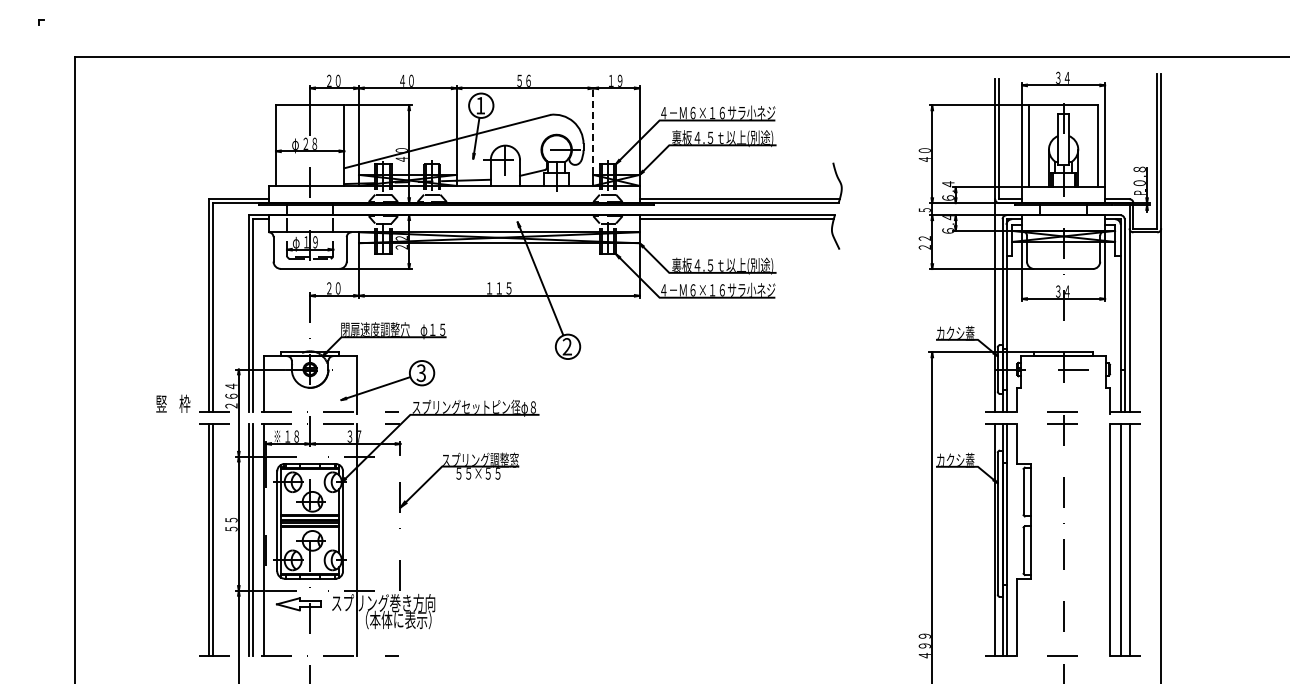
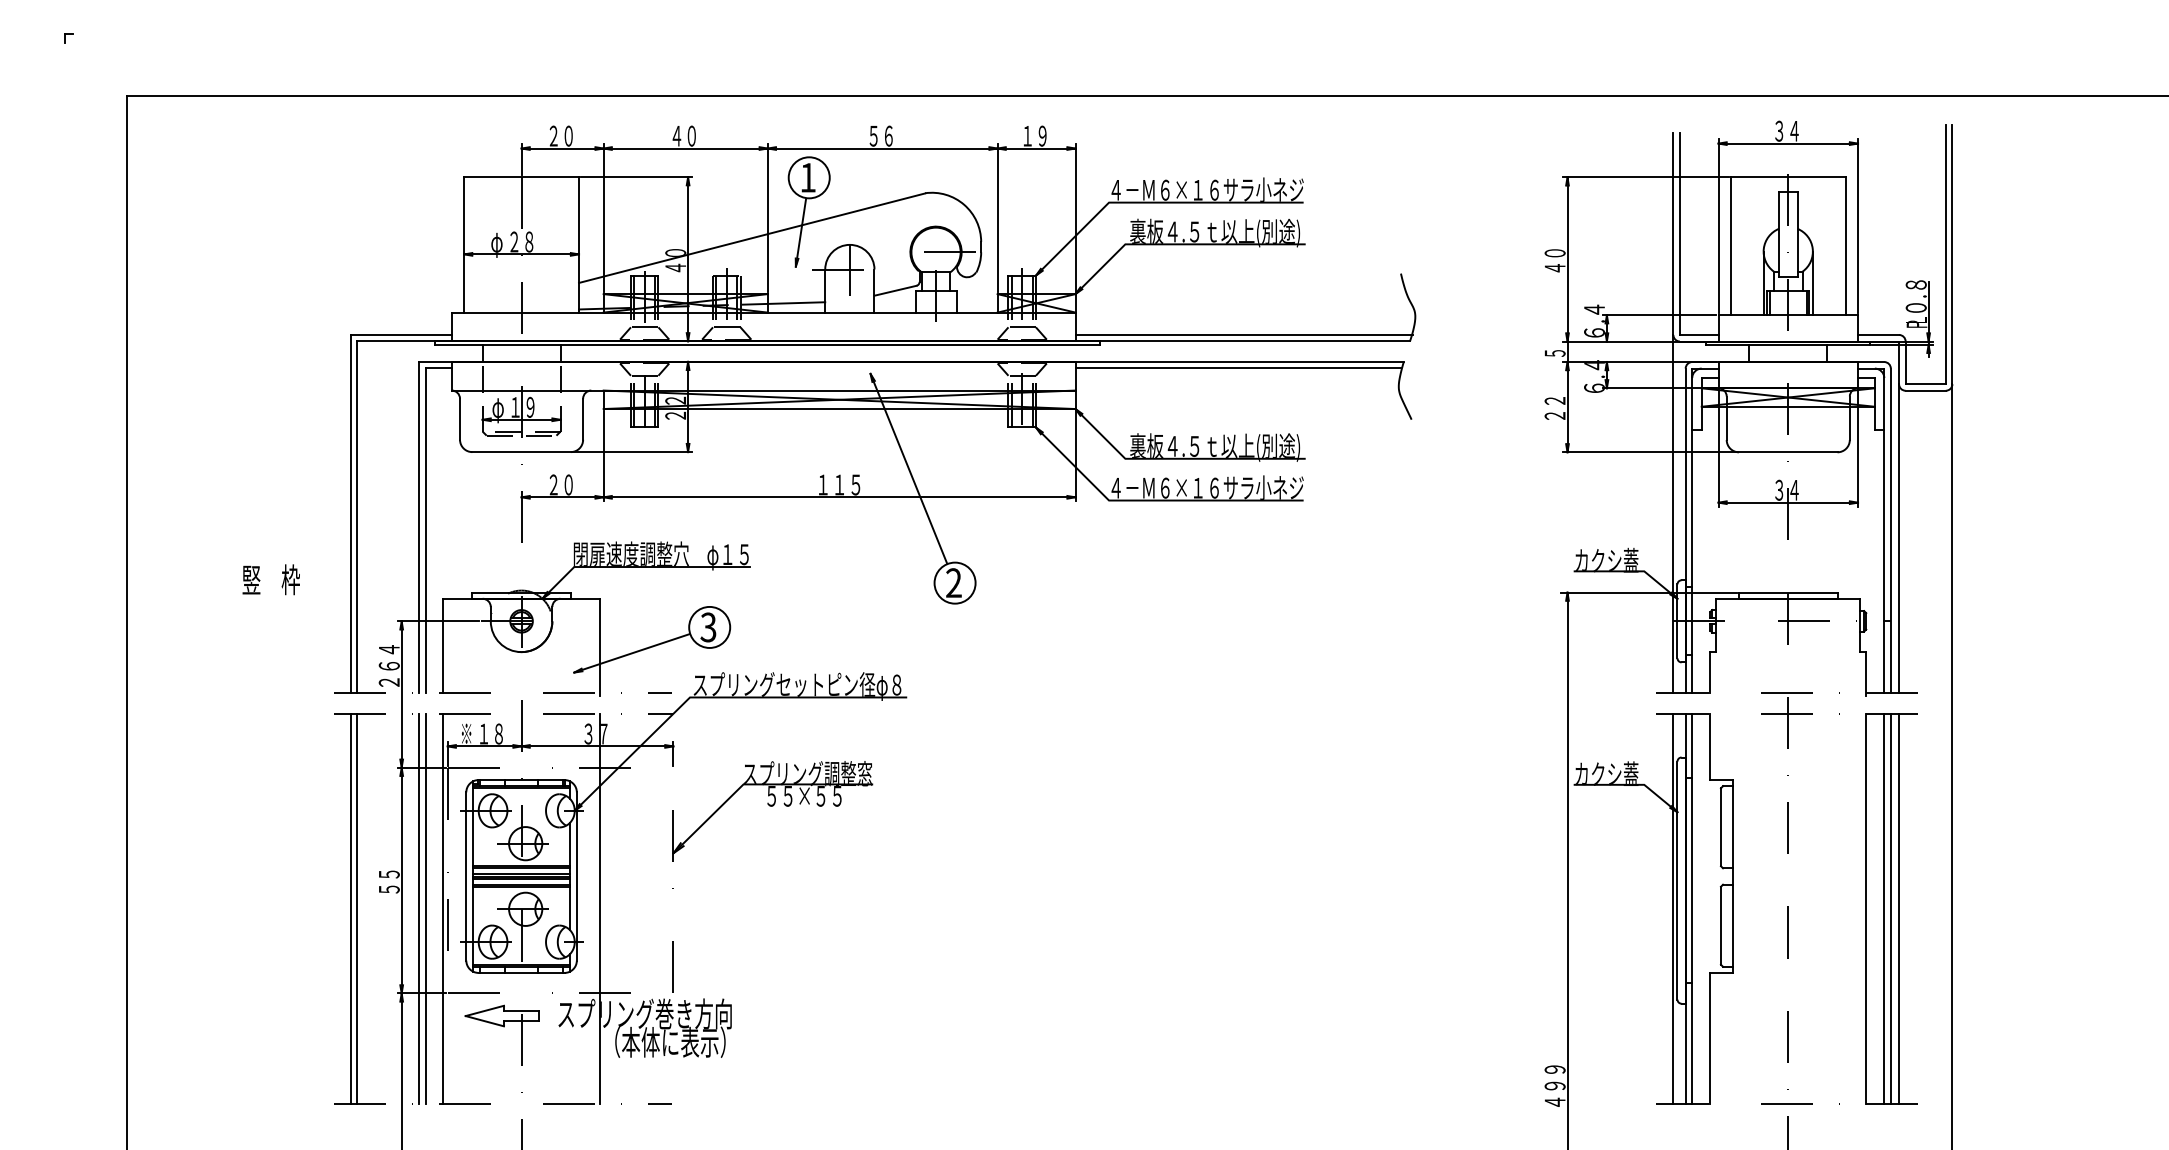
line: (593, 129) -> (997, 217), dashed -> solid
text: (173, 403) -> (271, 579), moved
line: (1124, 540) -> (1890, 908), added

